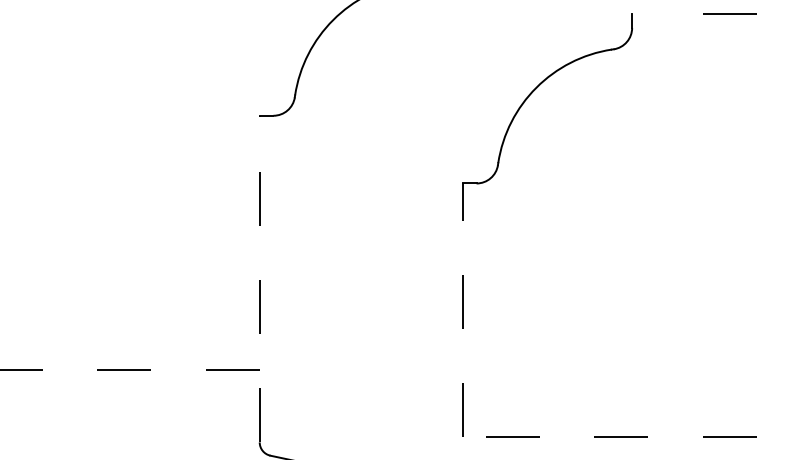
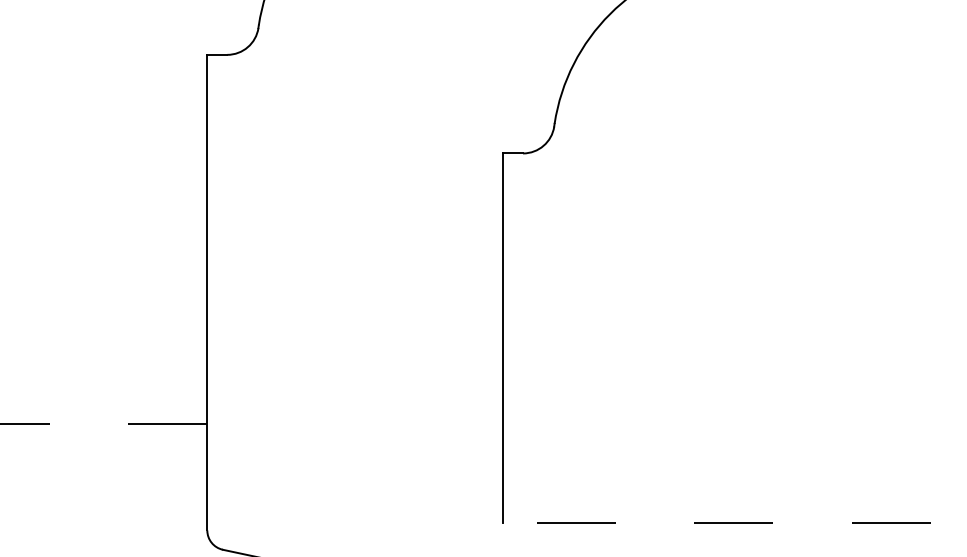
line: (259, 278) -> (206, 291), dashed -> solid
line: (462, 310) -> (502, 338), dashed -> solid

